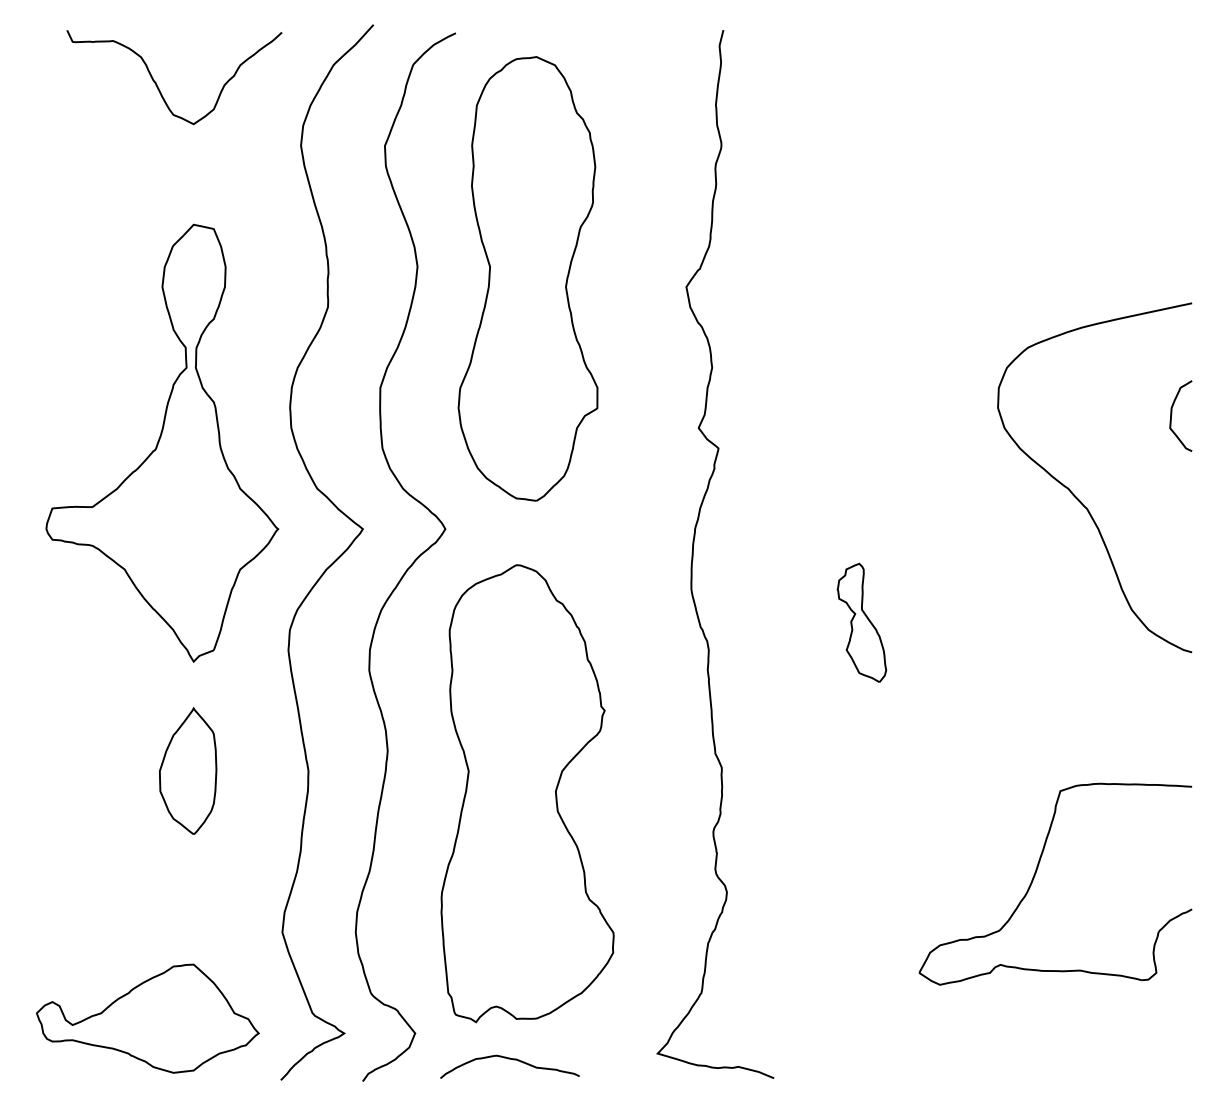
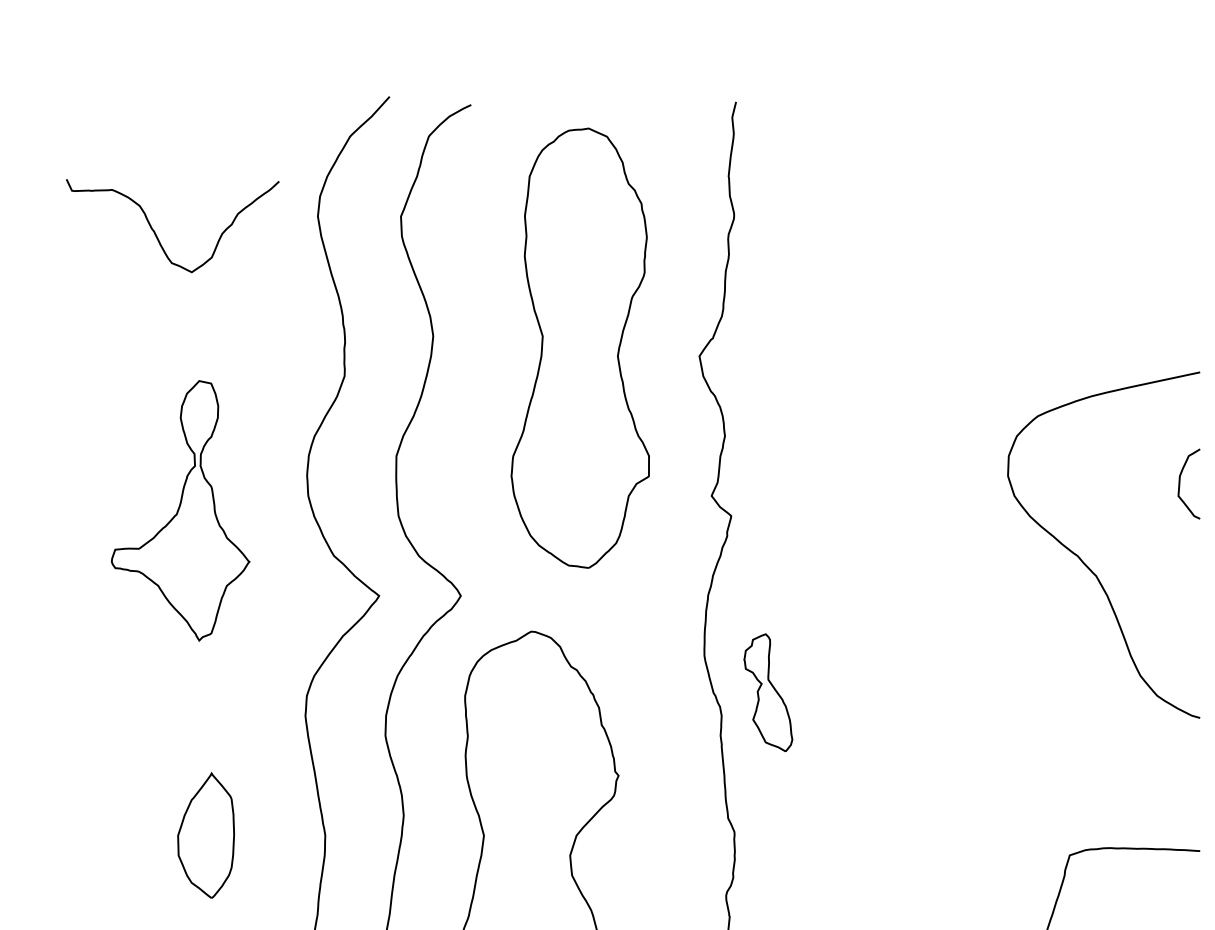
curve: (158, 86) -> (156, 234), moved
part: (527, 278) -> (579, 347), moved
part: (162, 442) -> (180, 510), size x0.6
part: (861, 622) -> (767, 692), moved

